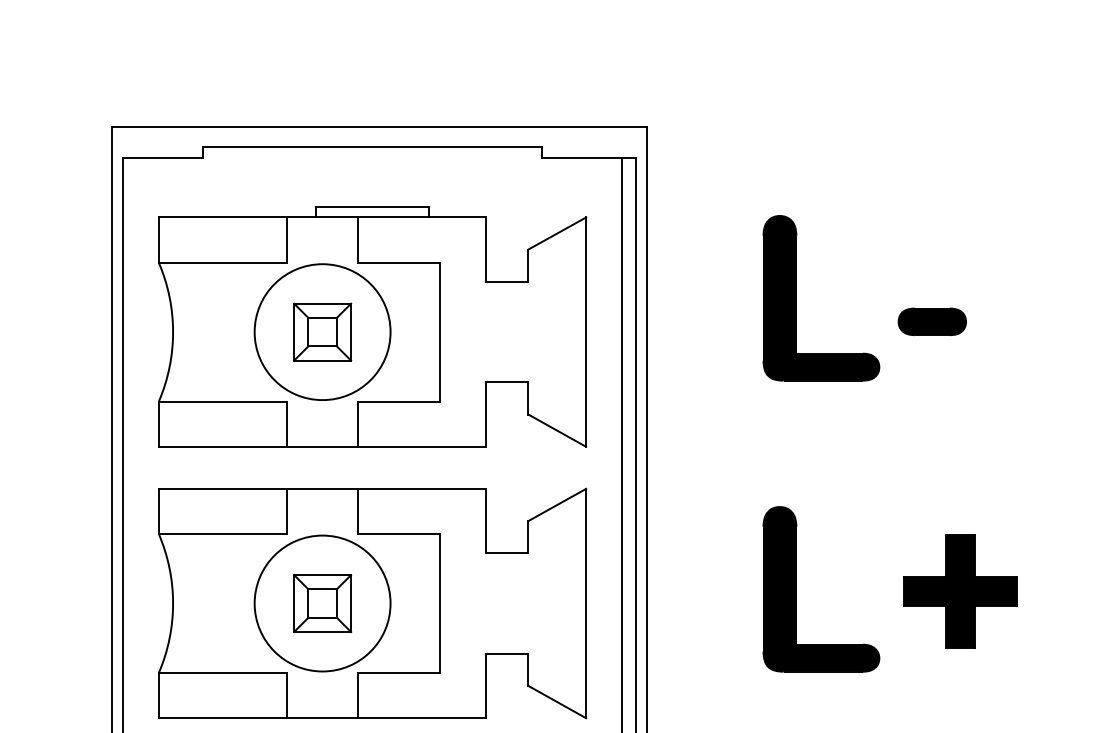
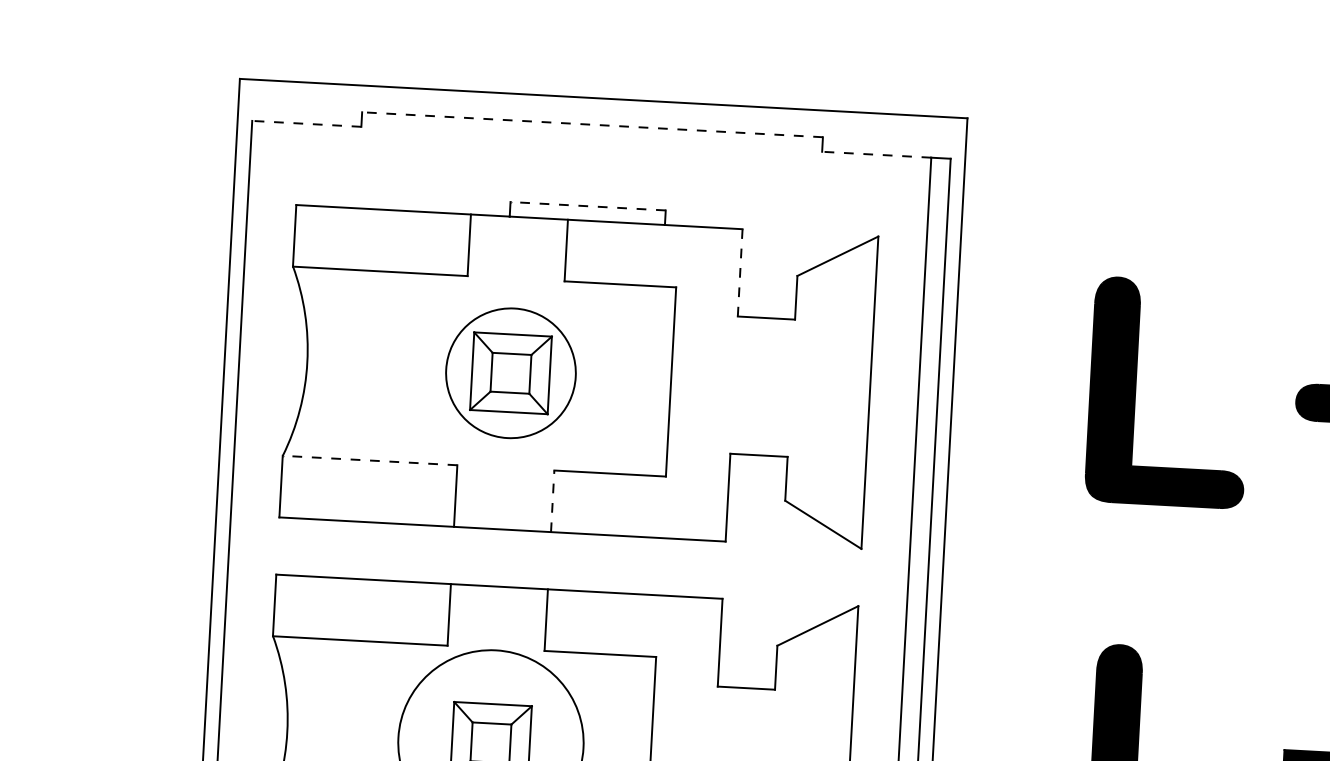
line: (371, 146) -> (591, 124), solid -> dashed
line: (162, 157) -> (305, 123), solid -> dashed
line: (581, 157) -> (876, 154), solid -> dashed
line: (372, 206) -> (588, 205), solid -> dashed
line: (486, 250) -> (740, 274), solid -> dashed
part: (796, 298) -> (1135, 391), moved
circle: (322, 332) -> (510, 373), size x0.7
line: (222, 401) -> (369, 460), solid -> dashed
line: (358, 424) -> (553, 501), solid -> dashed

